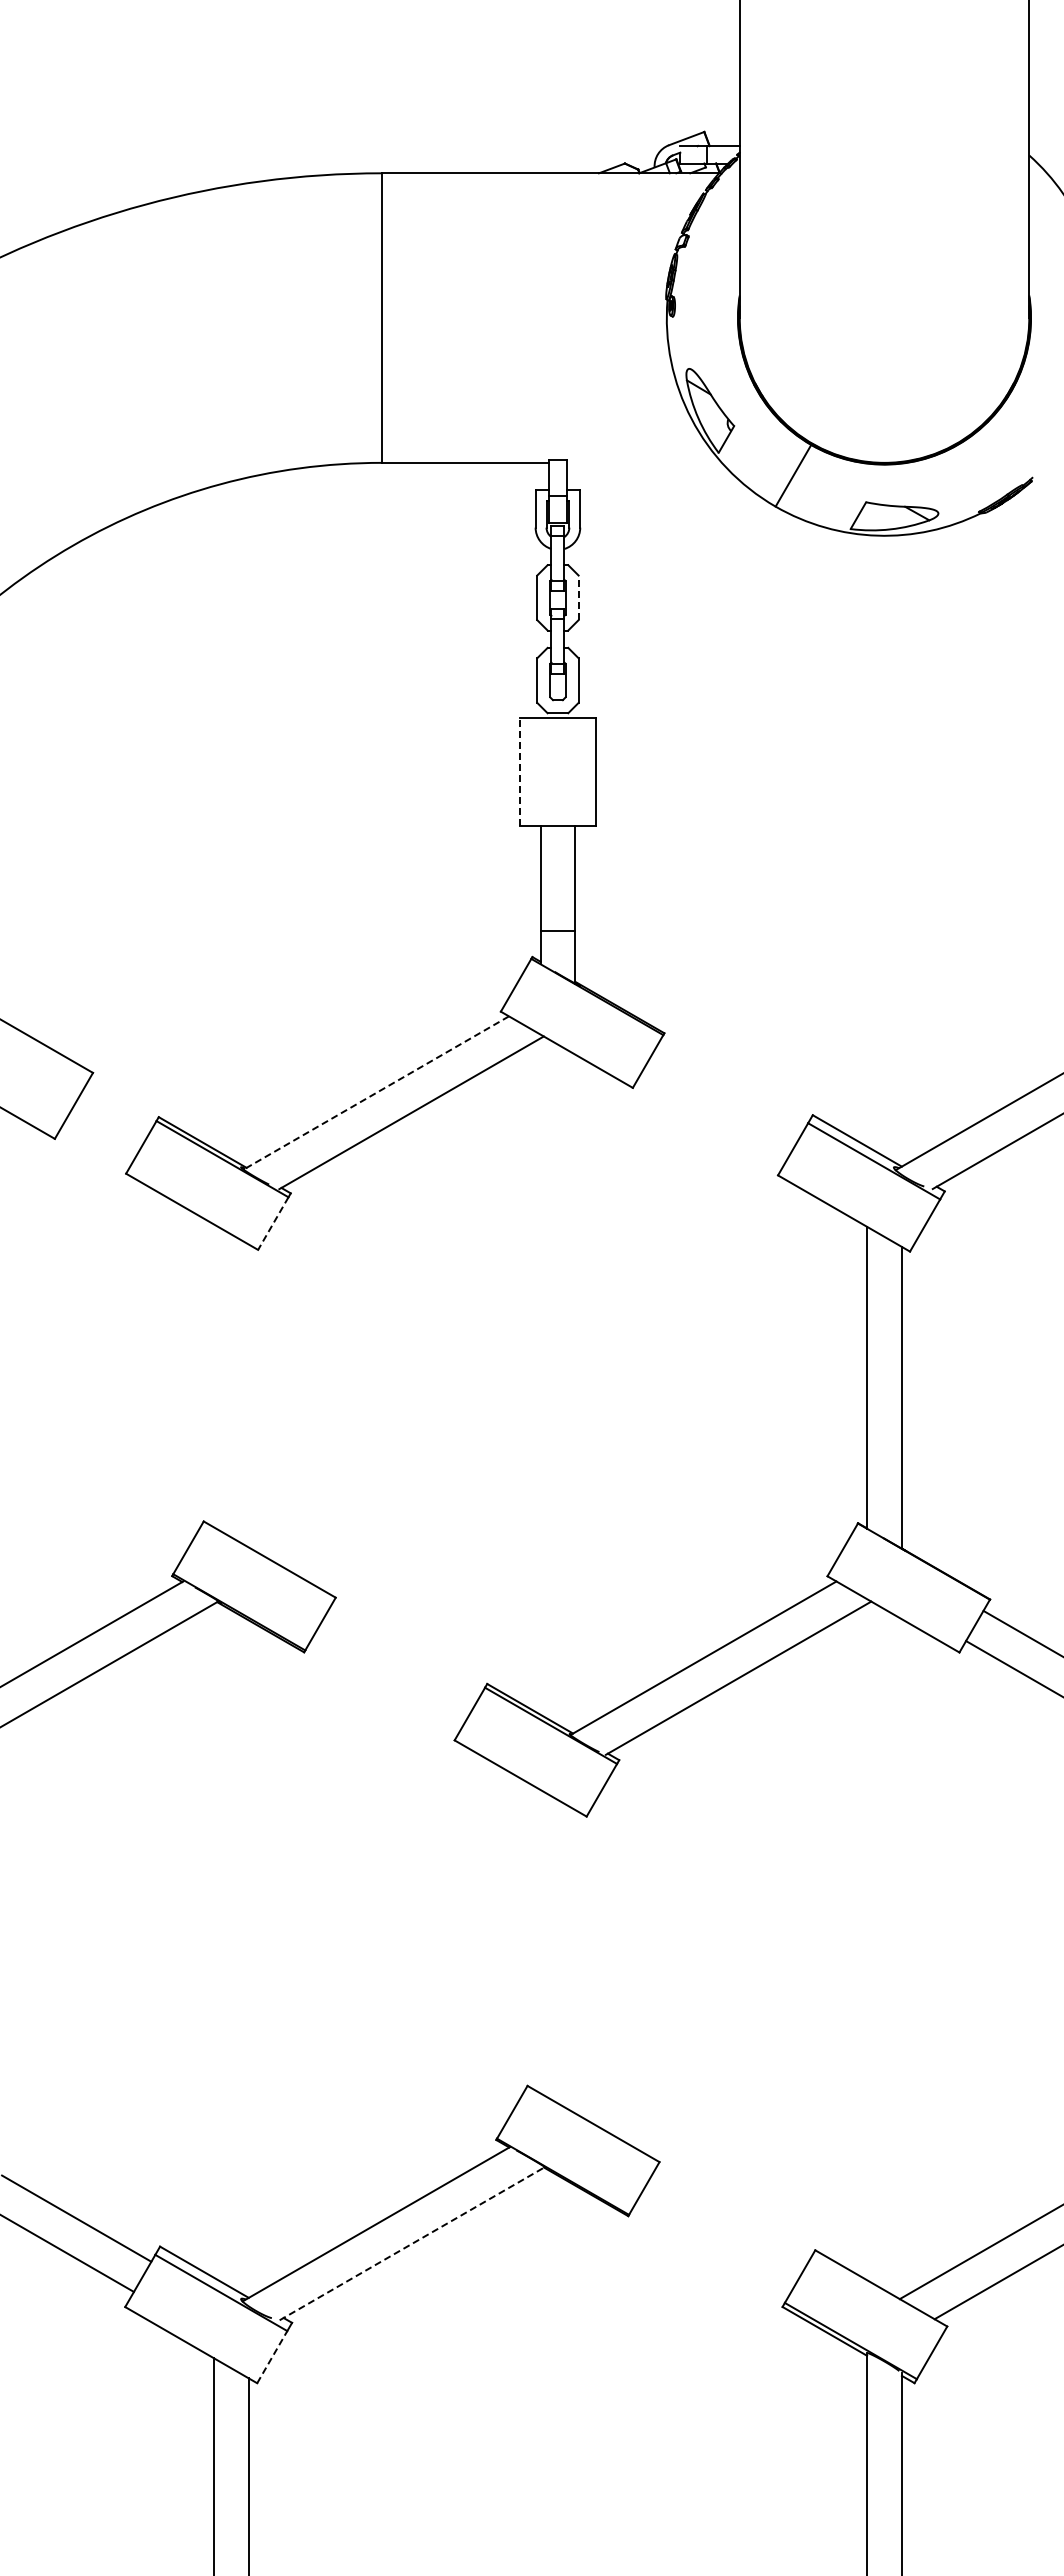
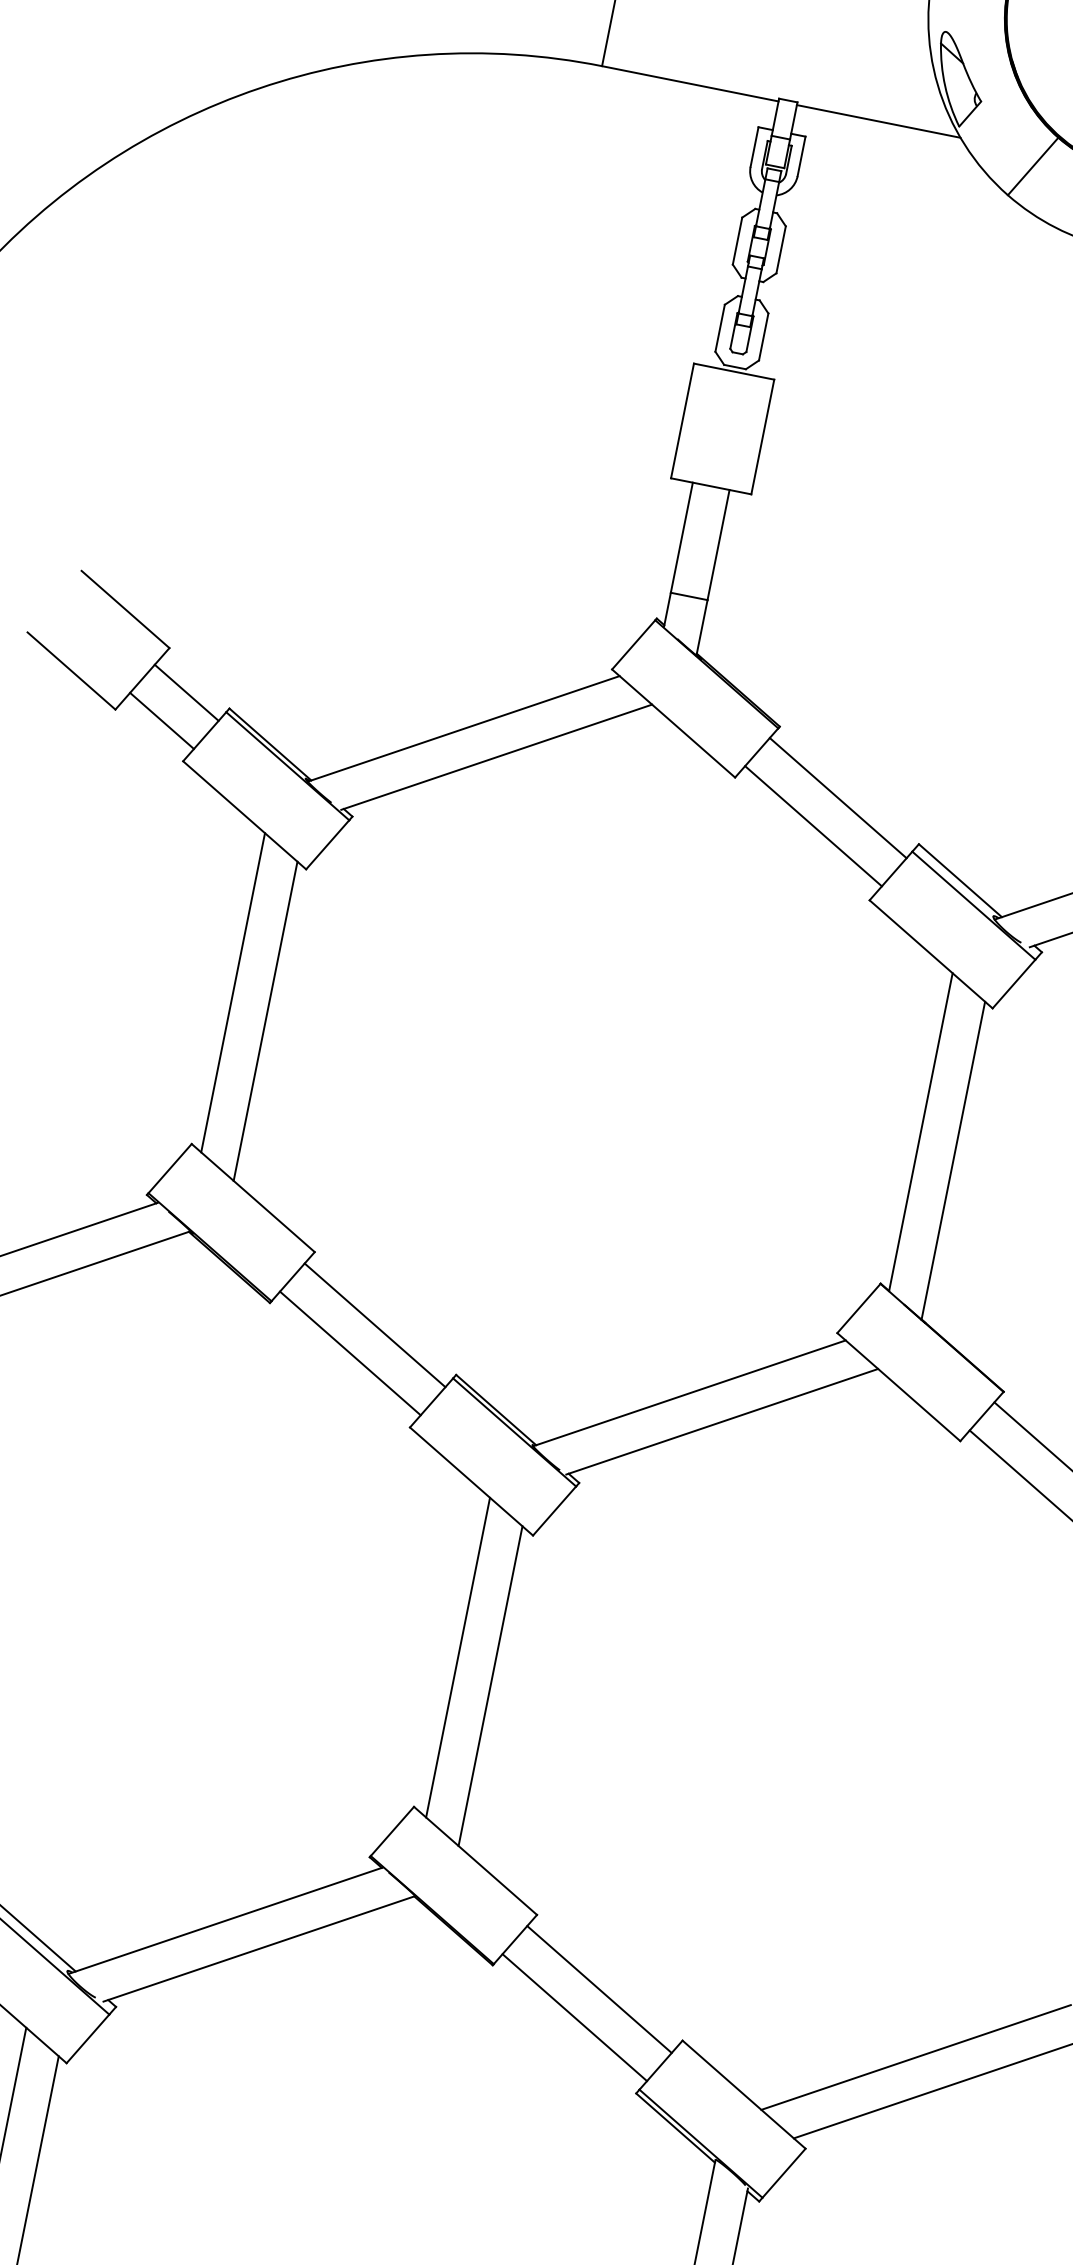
line: (643, 462) -> (877, 120), added
line: (578, 597) -> (781, 249), dashed -> solid
line: (519, 771) -> (682, 420), dashed -> solid
line: (730, 1087) -> (838, 797), added
line: (375, 1093) -> (462, 729), dashed -> solid
line: (116, 1110) -> (186, 692), added
line: (712, 1117) -> (812, 825), added
line: (99, 1140) -> (162, 720), added
line: (273, 1224) -> (327, 845), dashed -> solid
line: (213, 1375) -> (232, 992), added
line: (248, 1395) -> (265, 1020), added
line: (403, 1653) -> (374, 1325), added
line: (386, 1683) -> (350, 1353), added
line: (540, 1941) -> (458, 1657), added
line: (575, 1961) -> (490, 1685), added
line: (729, 2218) -> (598, 1989), added
line: (412, 2243) -> (259, 1948), dashed -> solid
line: (712, 2248) -> (574, 2017), added
line: (272, 2356) -> (88, 2038), dashed -> solid

